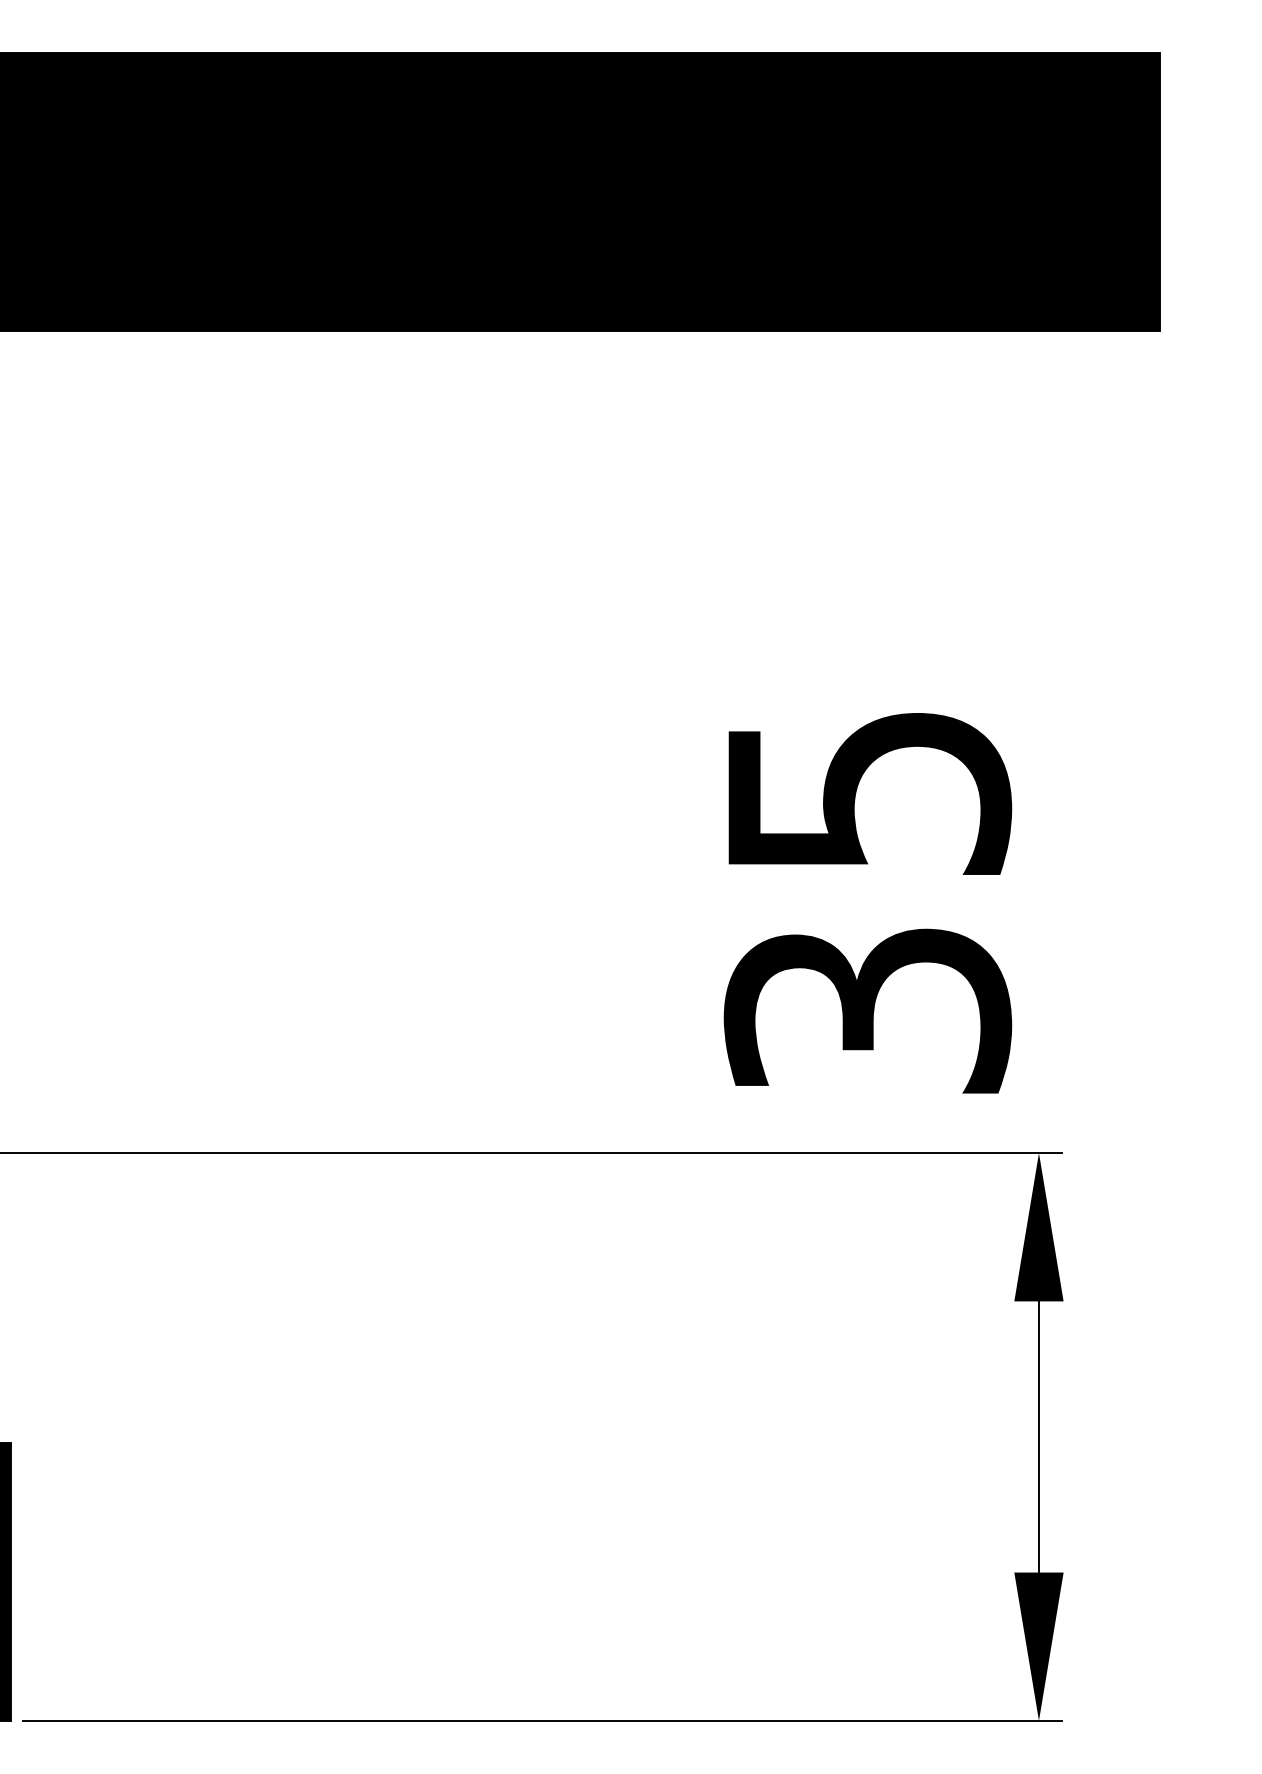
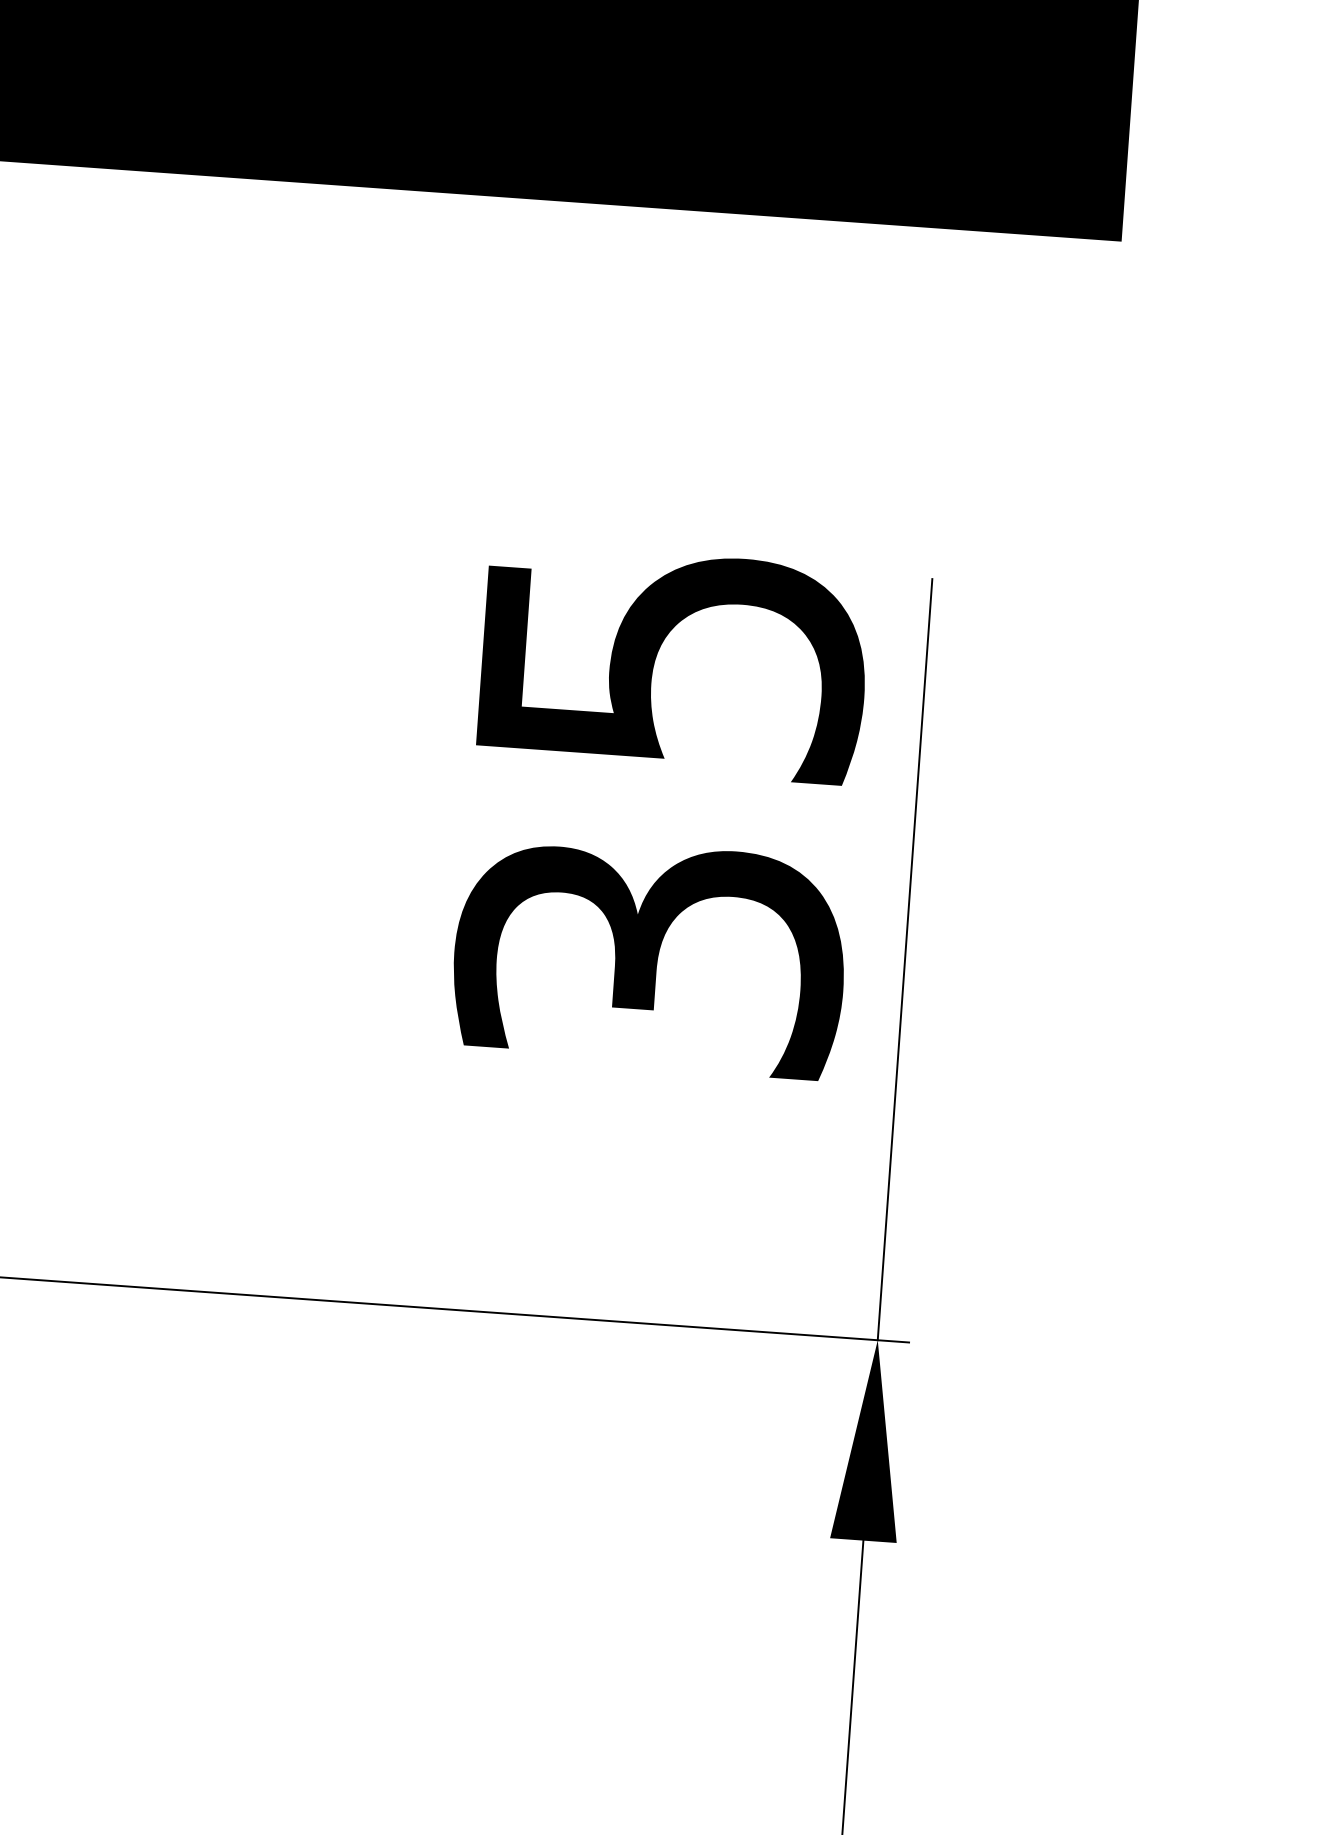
line: (1038, 871) -> (904, 959), added
text: (867, 903) -> (659, 811), moved

